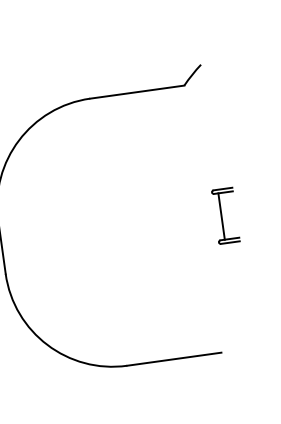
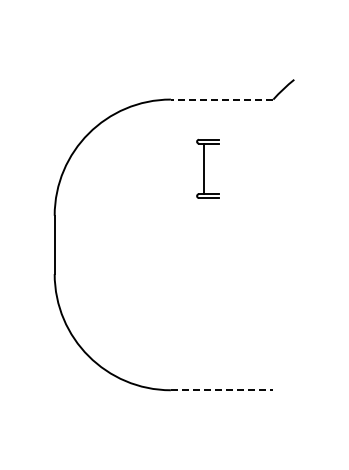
line: (136, 92) -> (221, 99), solid -> dashed
part: (225, 215) -> (207, 168), moved
line: (174, 359) -> (222, 390), solid -> dashed

